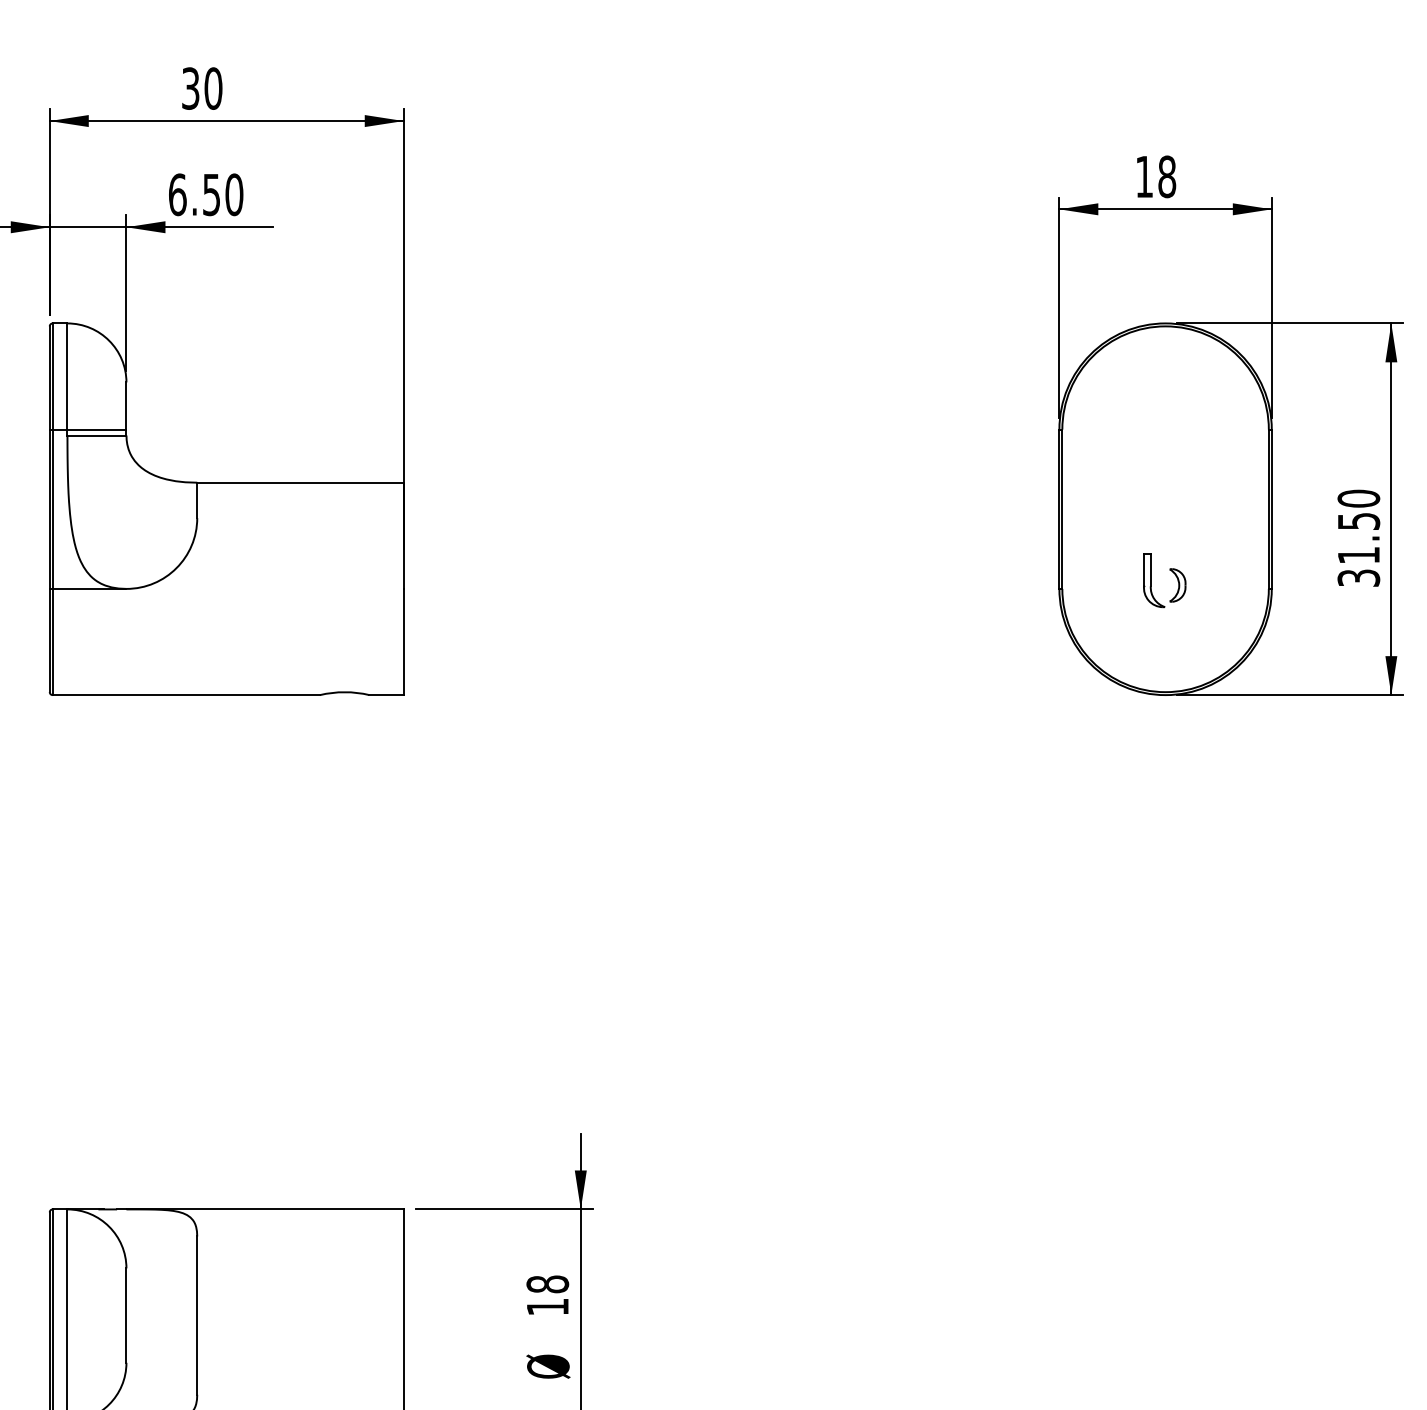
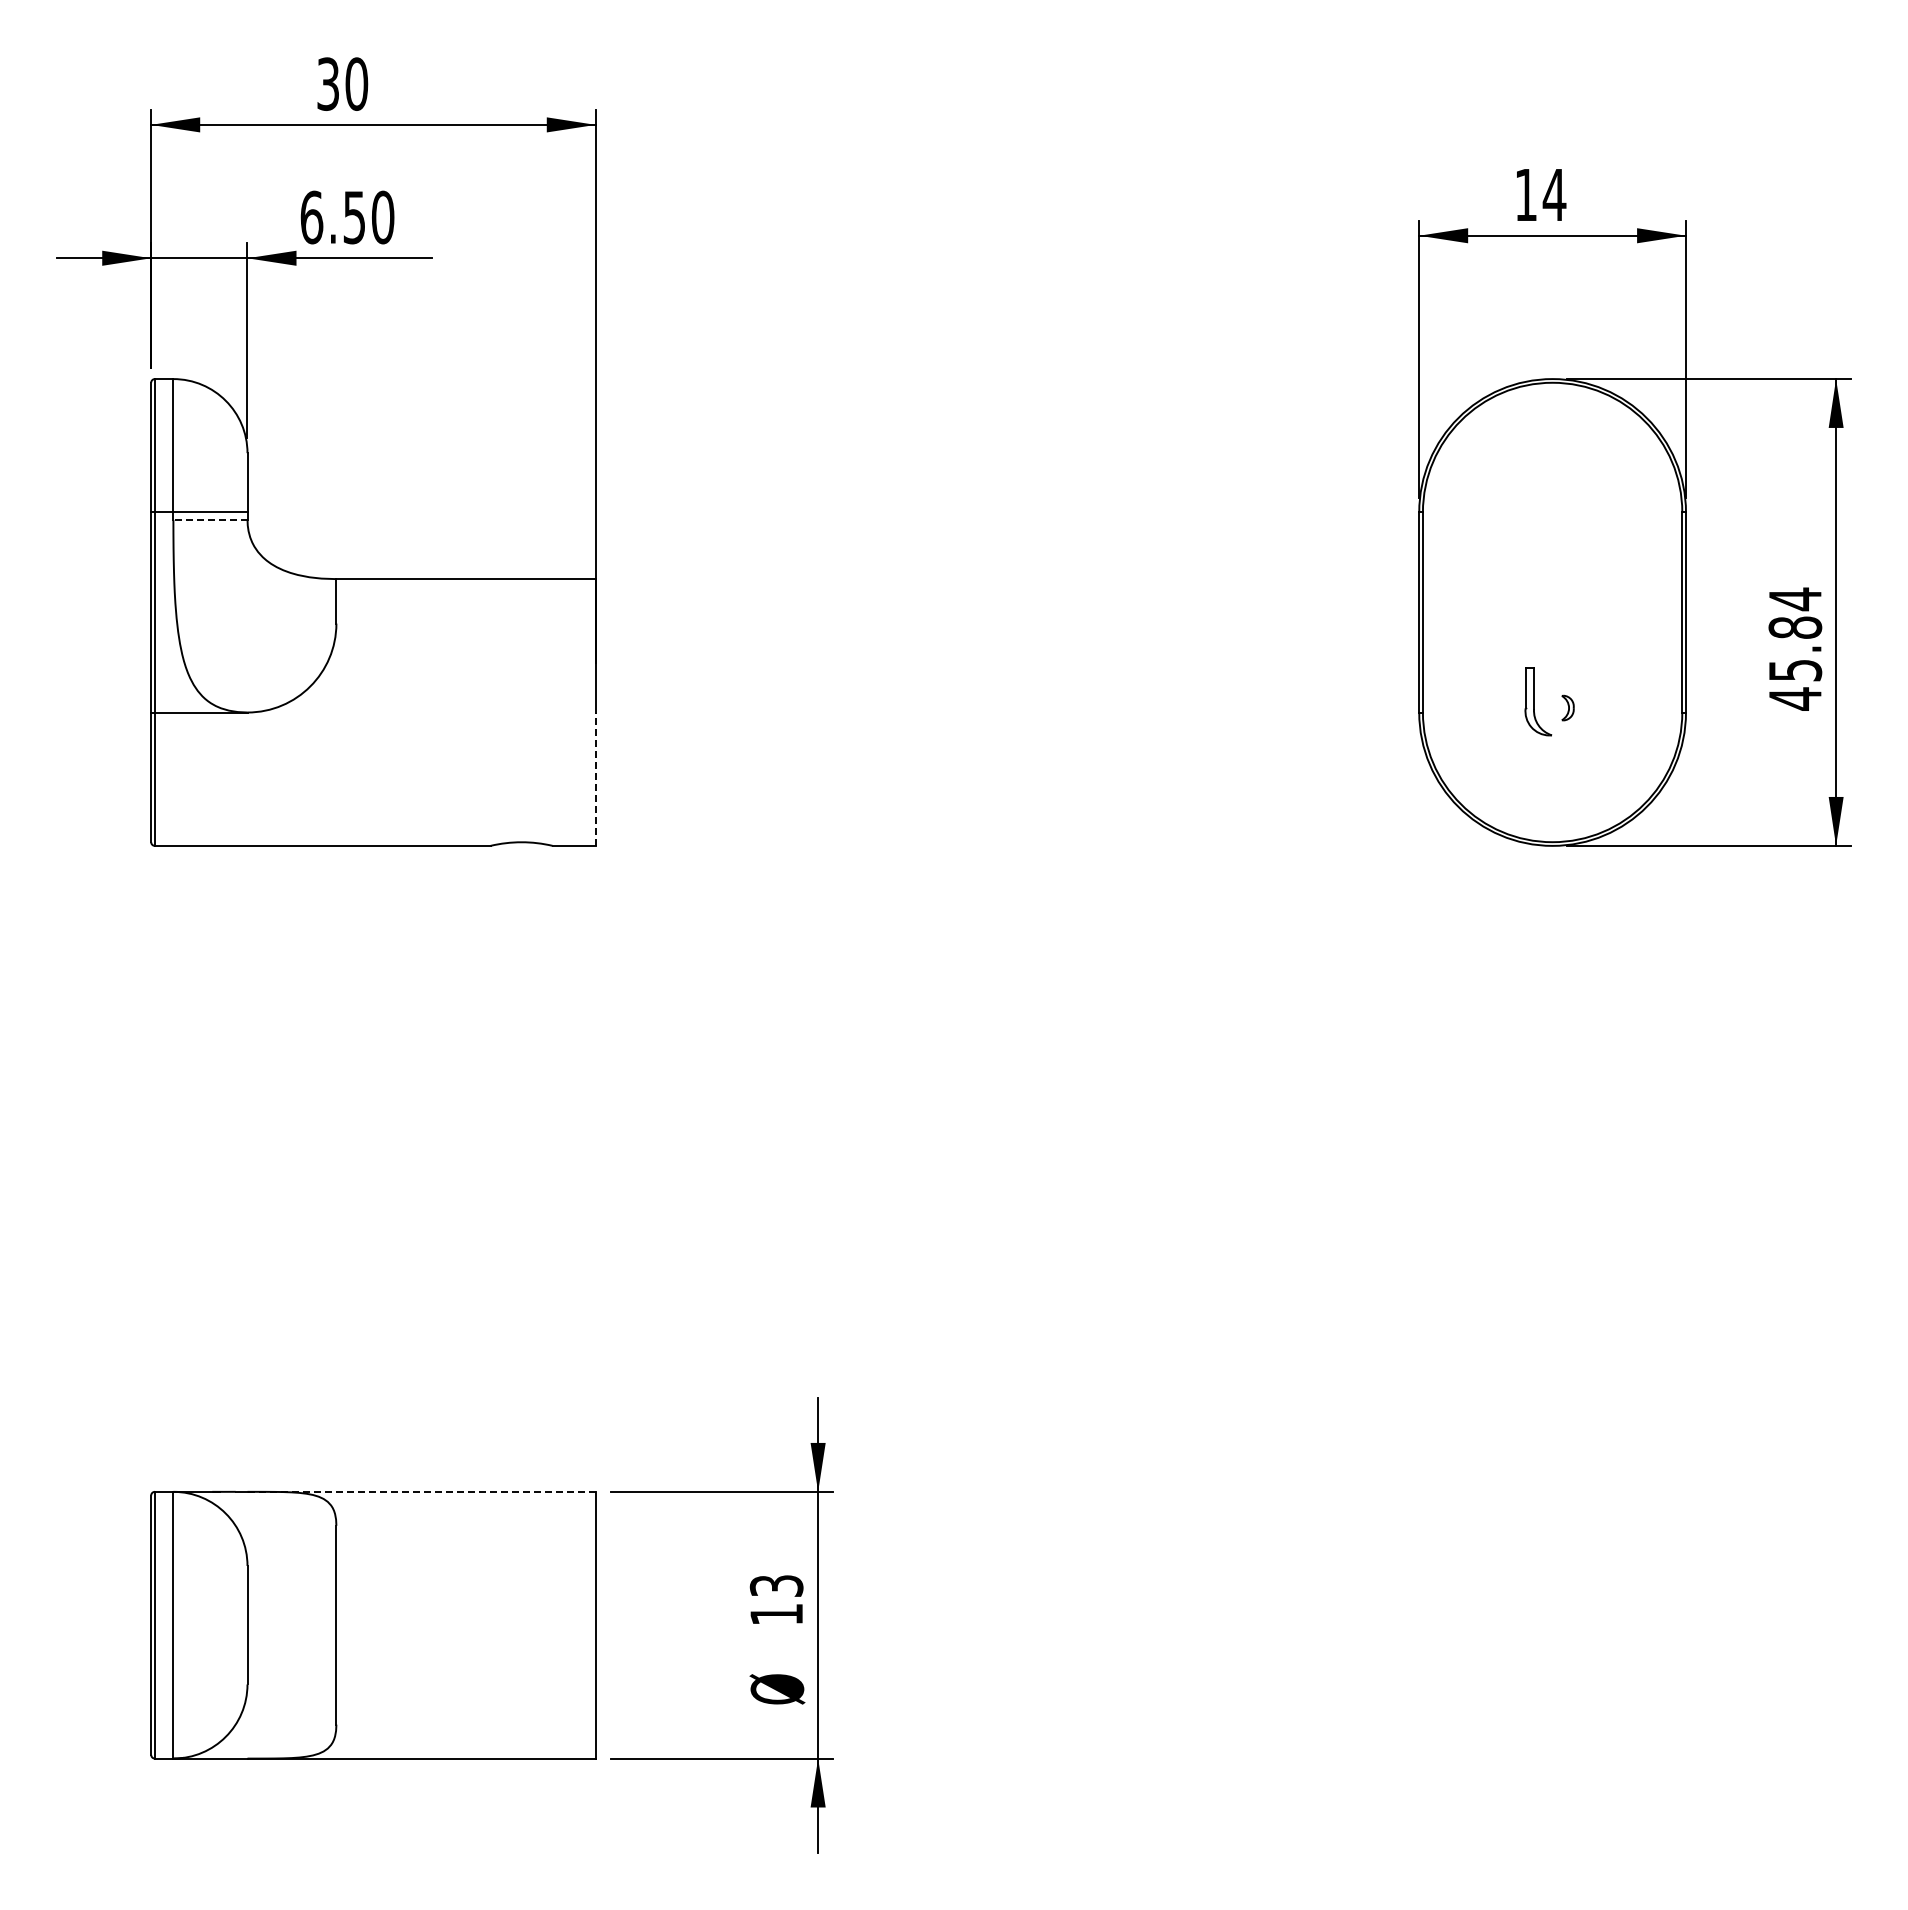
text: (1167, 176) -> (1554, 194), 18 -> 14
line: (96, 435) -> (209, 519), solid -> dashed
text: (1358, 537) -> (1795, 648), 31.50 -> 45.84
part: (1177, 584) -> (1567, 707), size x0.6
line: (403, 642) -> (595, 779), solid -> dashed
line: (265, 1209) -> (421, 1491), solid -> dashed
text: (547, 1283) -> (776, 1585), 18 -> 13

